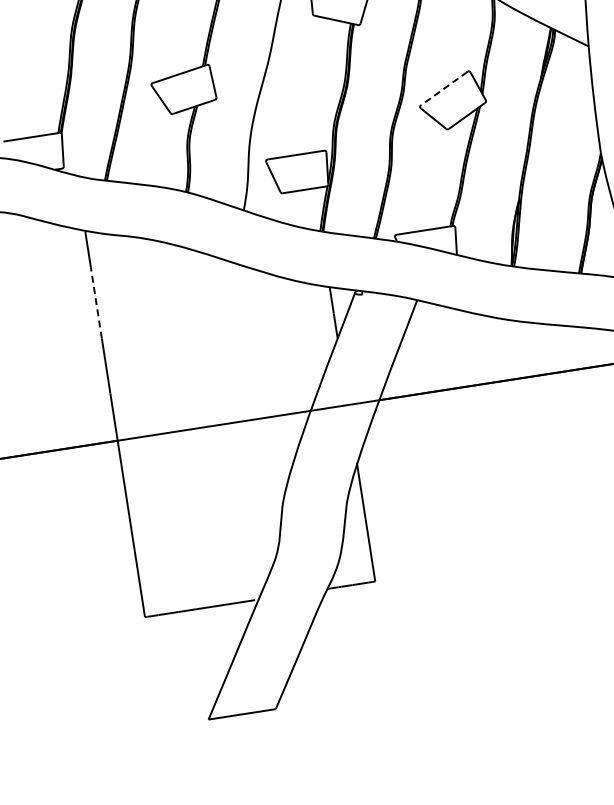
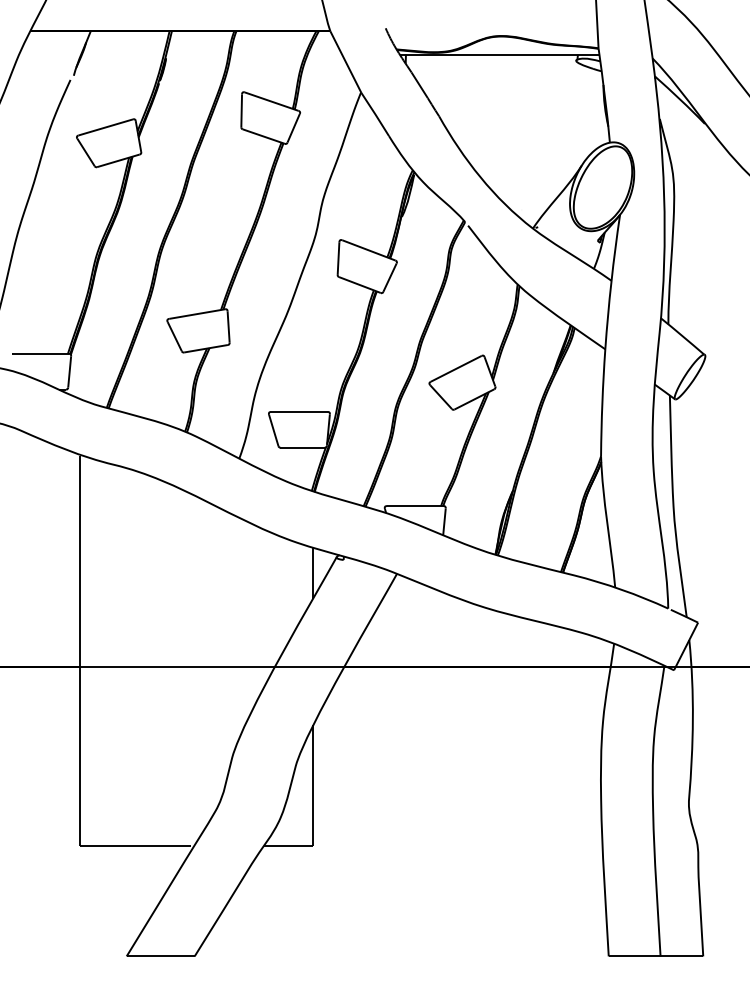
line: (443, 89) -> (455, 369), dashed -> solid
line: (96, 301) -> (79, 526), dashed -> solid

